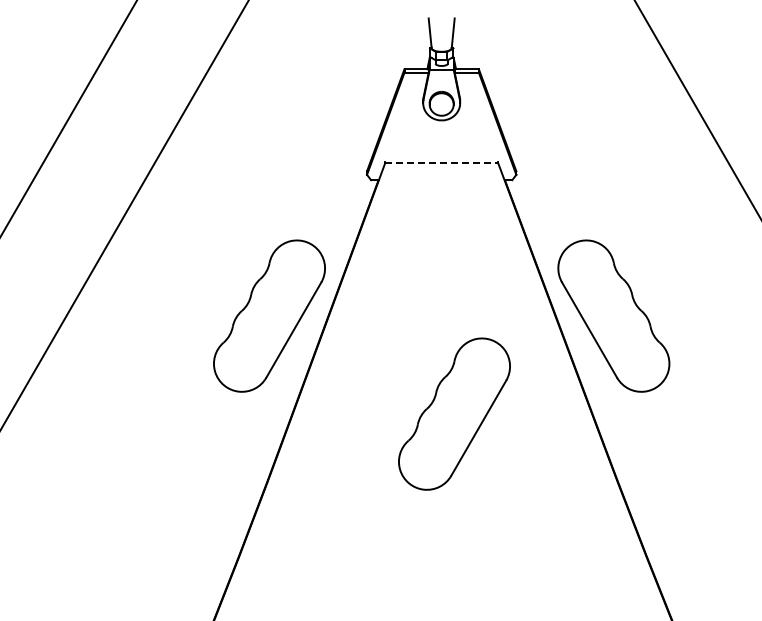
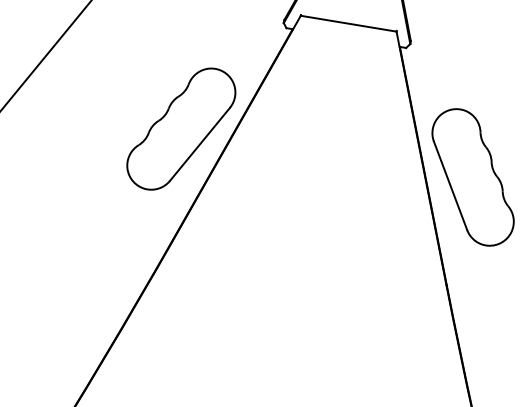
line: (441, 163) -> (348, 23), dashed -> solid
part: (454, 413) -> (324, 237), removed

